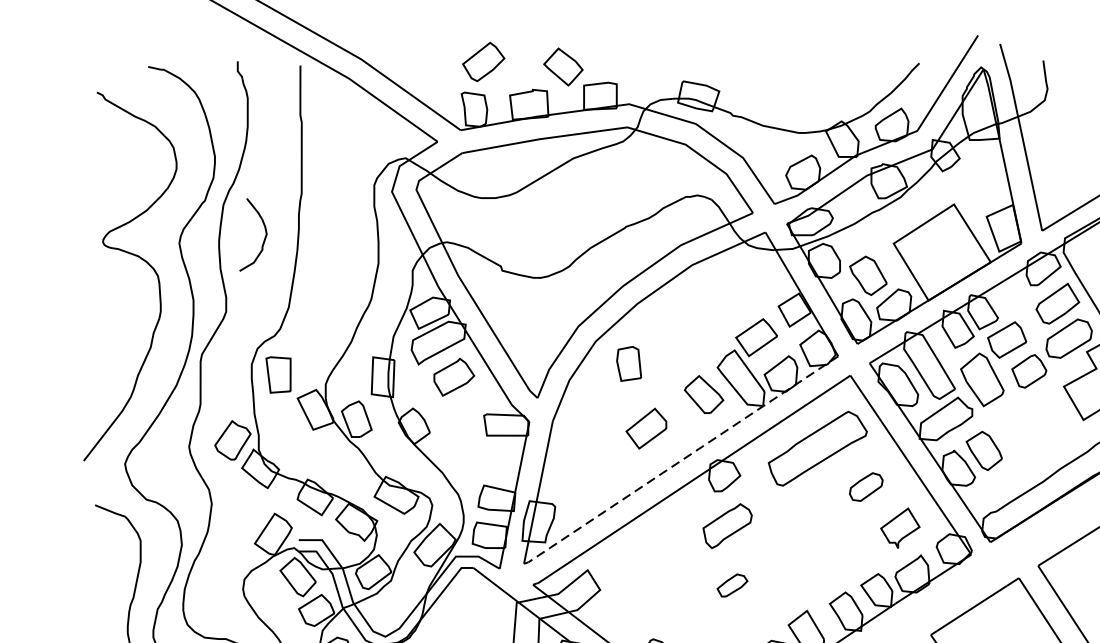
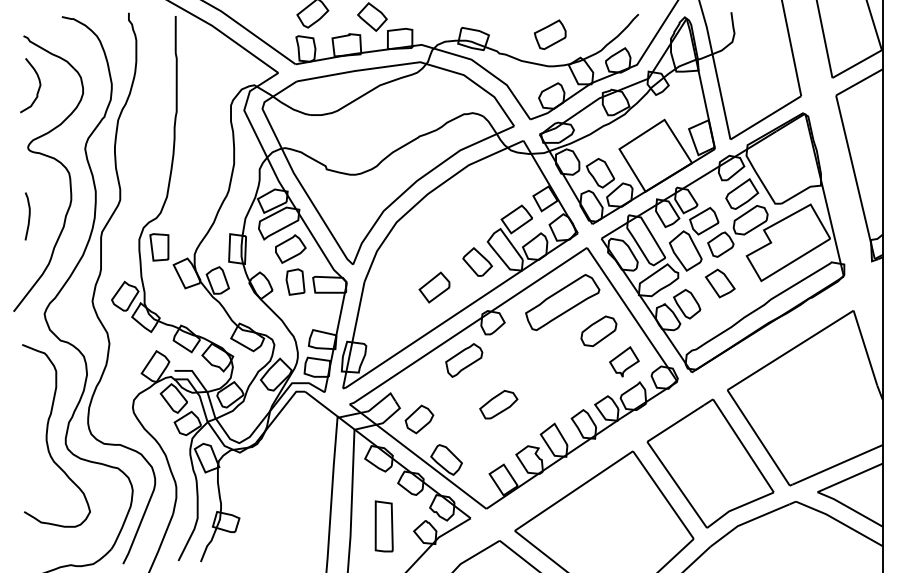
part: (801, 90) -> (550, 34), added
curve: (263, 237) -> (38, 87), moved
curve: (103, 333) -> (28, 216), added
part: (629, 363) -> (295, 281), moved
part: (1028, 423) -> (720, 283), added
line: (681, 460) -> (460, 311), dashed -> solid
part: (865, 486) -> (598, 330), size x1.43
part: (727, 526) -> (464, 360), moved
part: (731, 585) -> (498, 404), size x1.67
part: (626, 605) -> (419, 419), added

